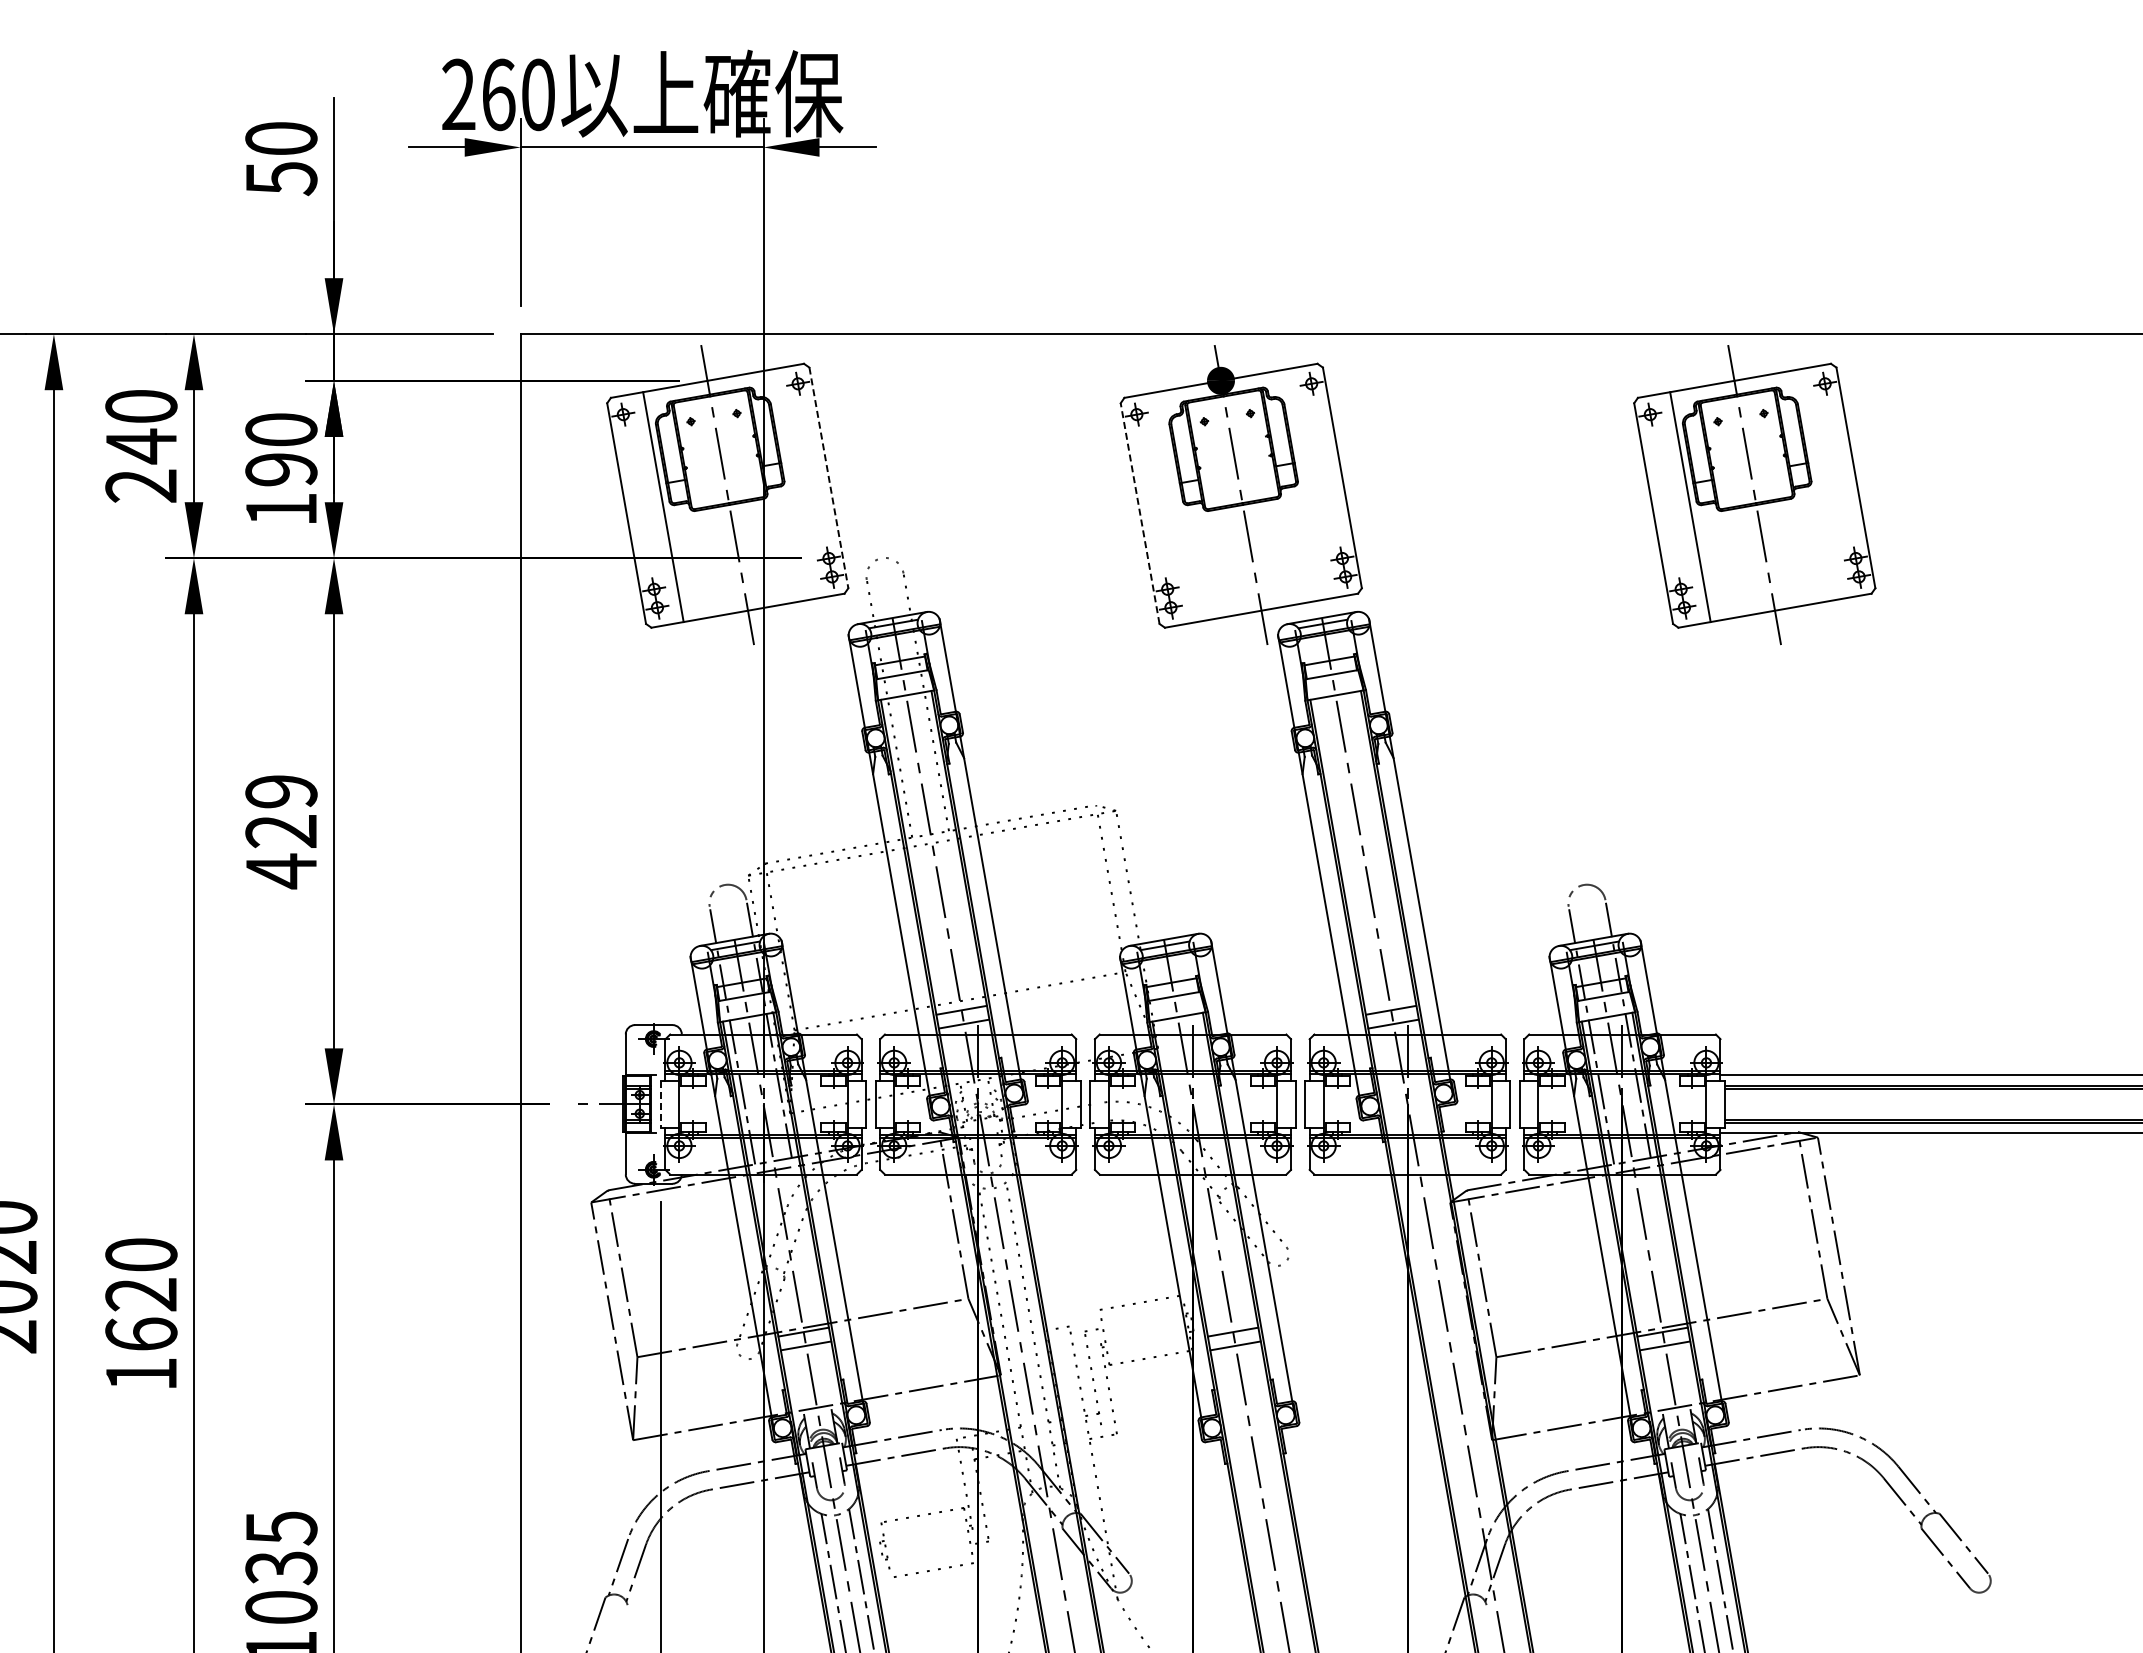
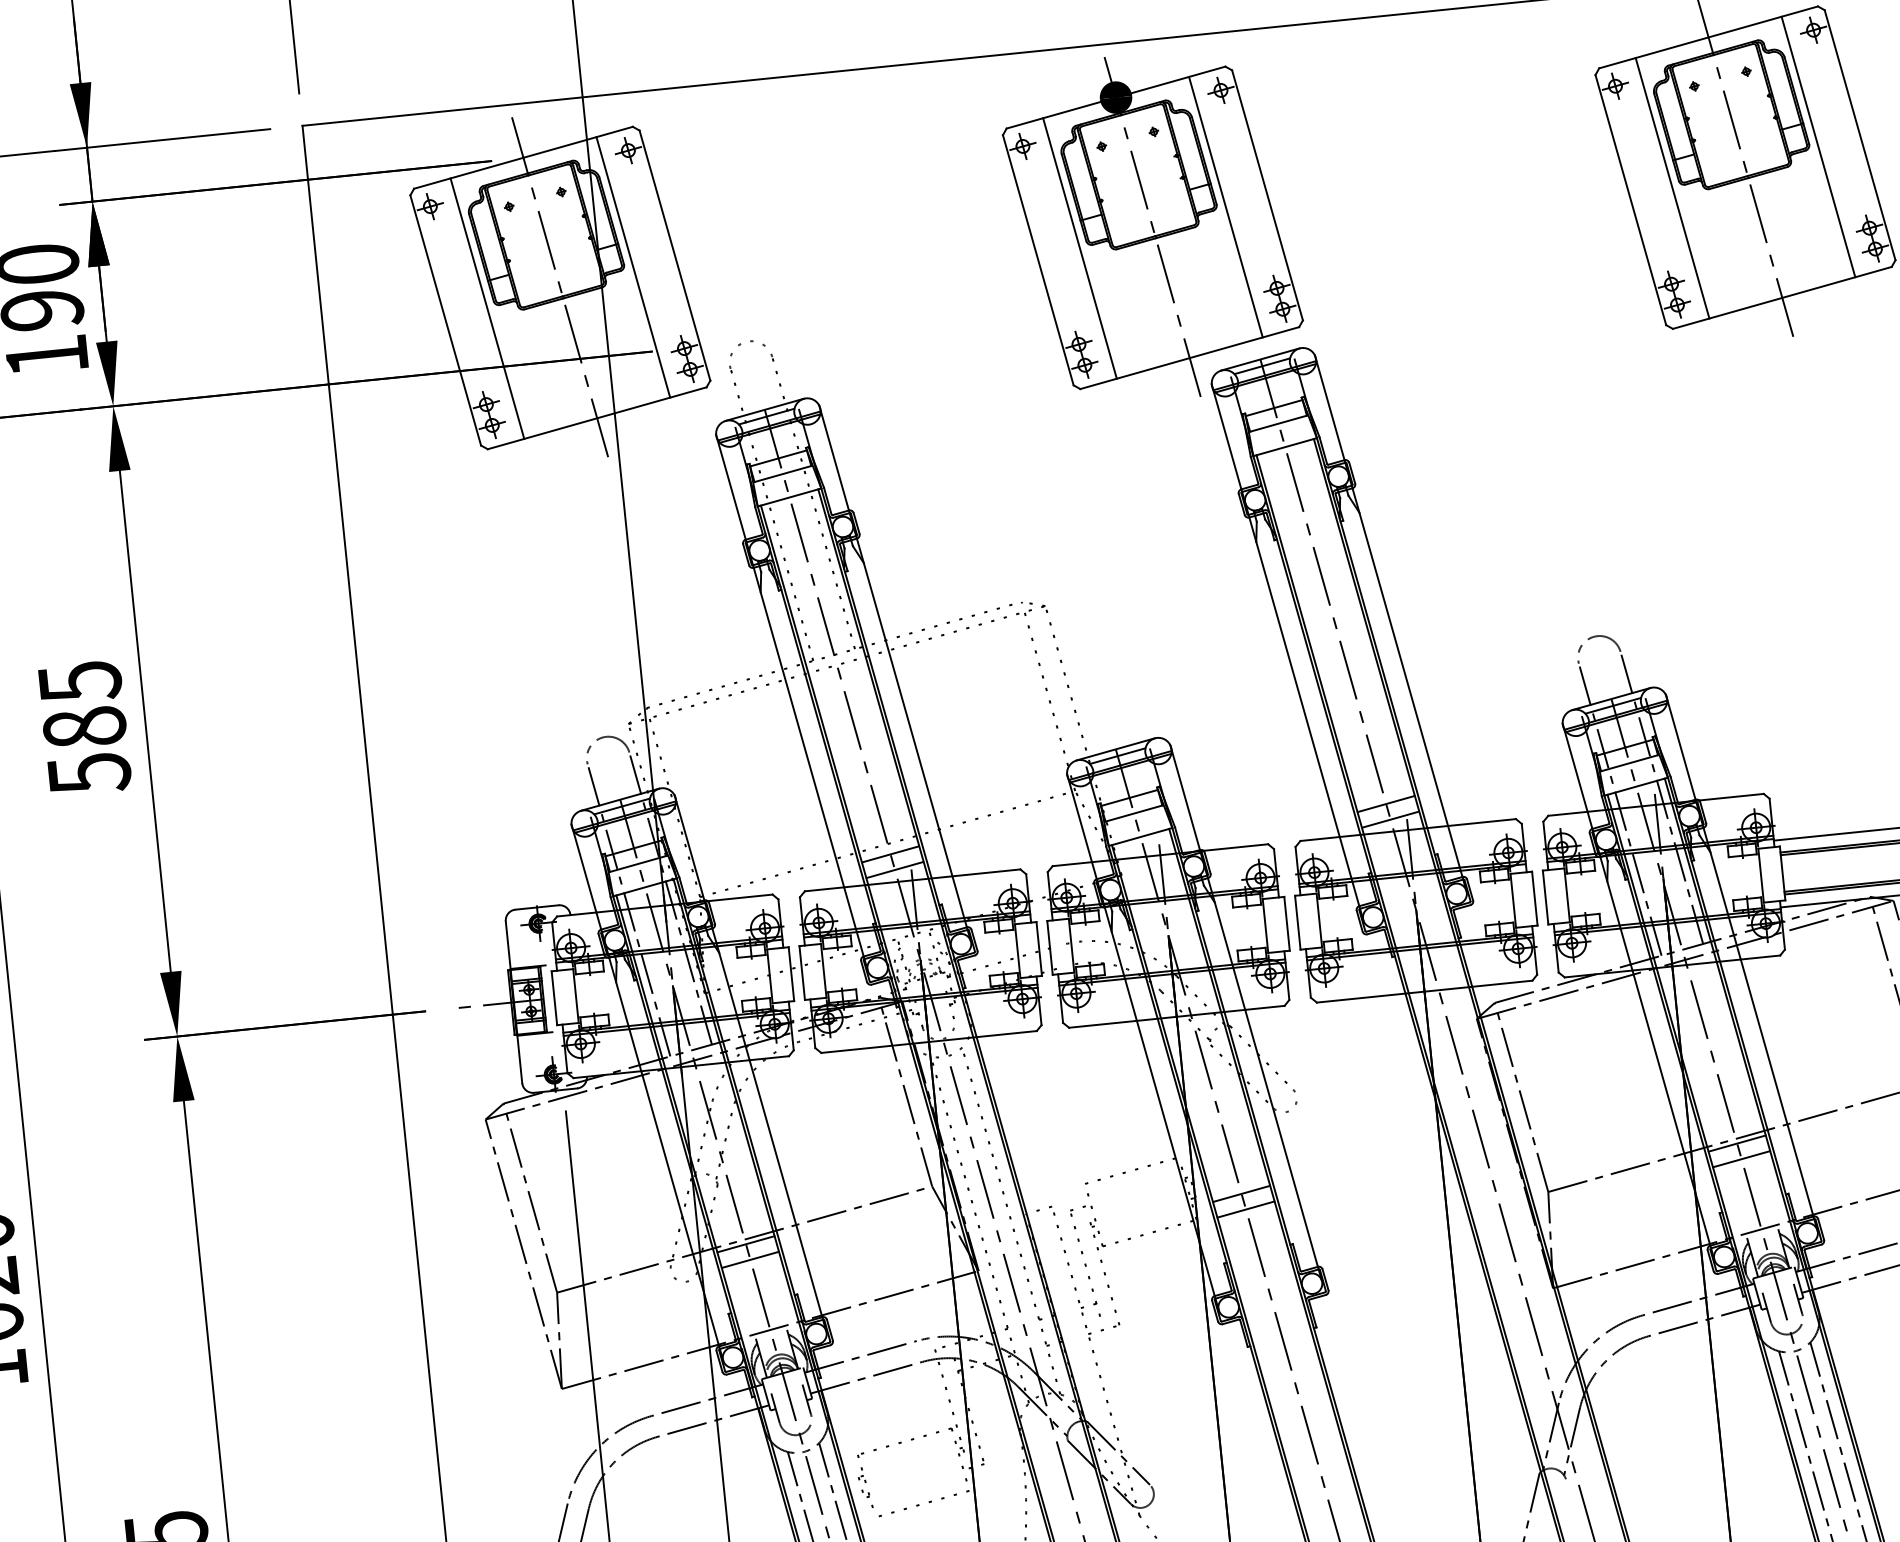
line: (828, 478) -> (674, 256), dashed -> solid
line: (791, 484) -> (632, 267), added
line: (1305, 484) -> (1225, 207), added
line: (1818, 484) -> (1817, 147), added
line: (1176, 507) -> (1079, 248), added
line: (1140, 513) -> (1038, 260), dashed -> solid
text: (281, 832) -> (84, 728), 429 -> 585
line: (660, 1104) -> (554, 998), dashed -> solid

